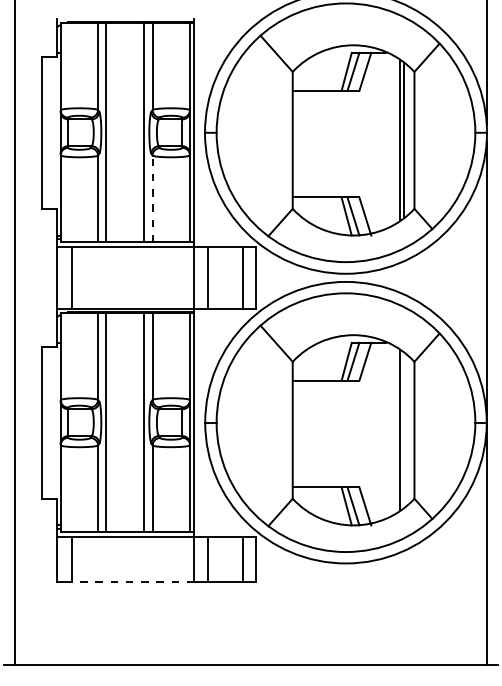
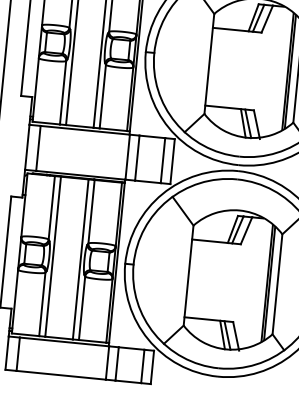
line: (152, 198) -> (102, 96), dashed -> solid
line: (403, 430) -> (269, 283), added
line: (132, 582) -> (60, 375), dashed -> solid

